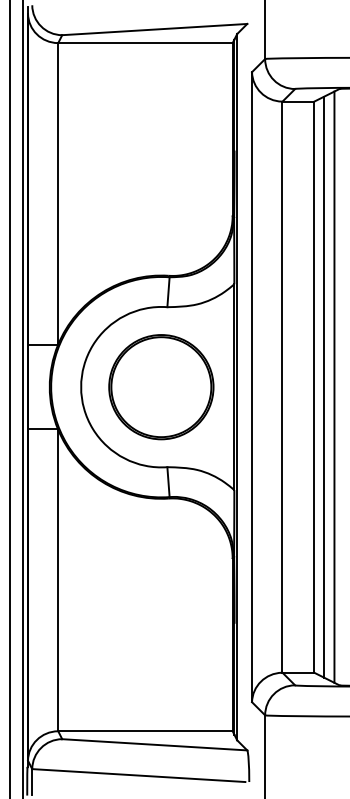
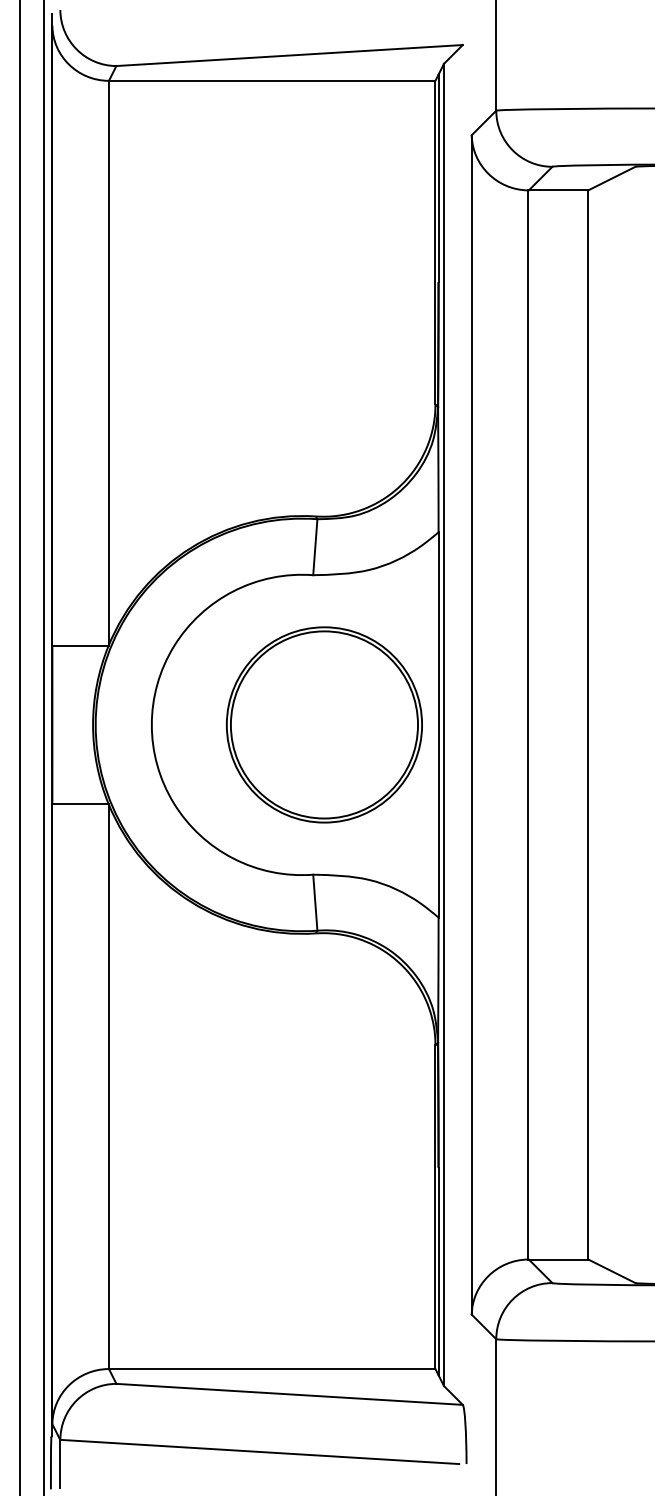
line: (323, 386) -> (605, 723), removed
line: (334, 386) -> (626, 723), removed
part: (161, 387) -> (324, 725), moved

